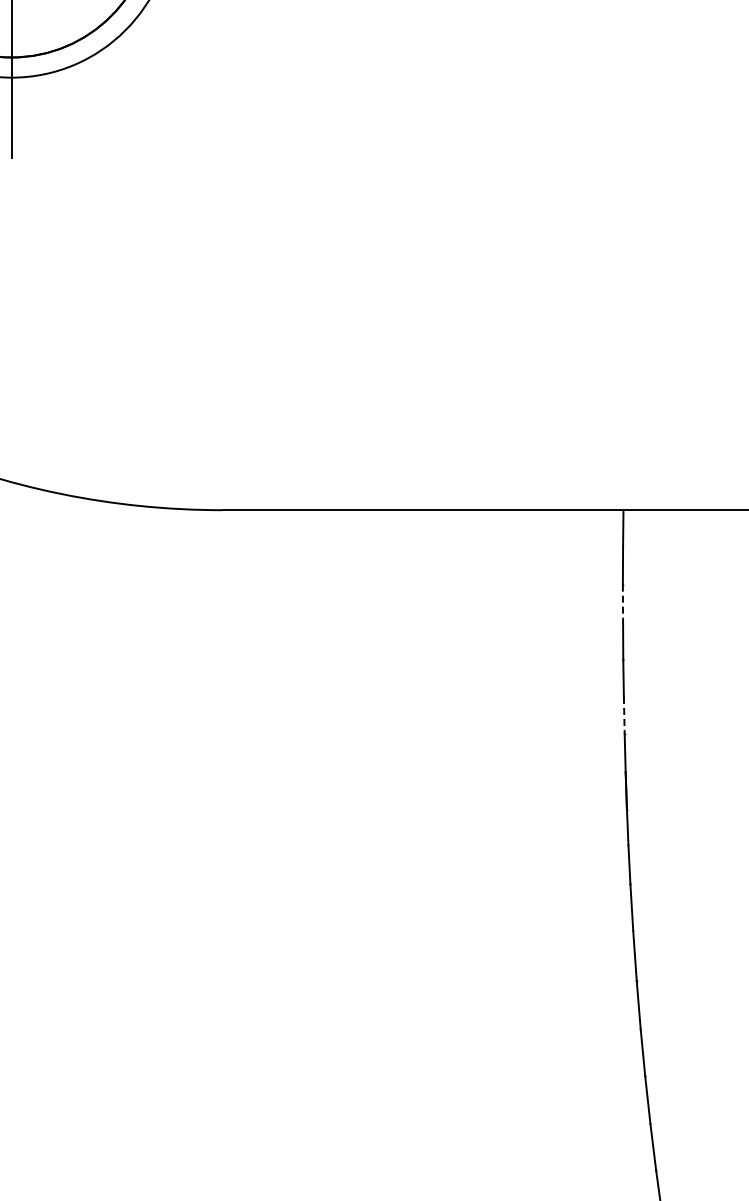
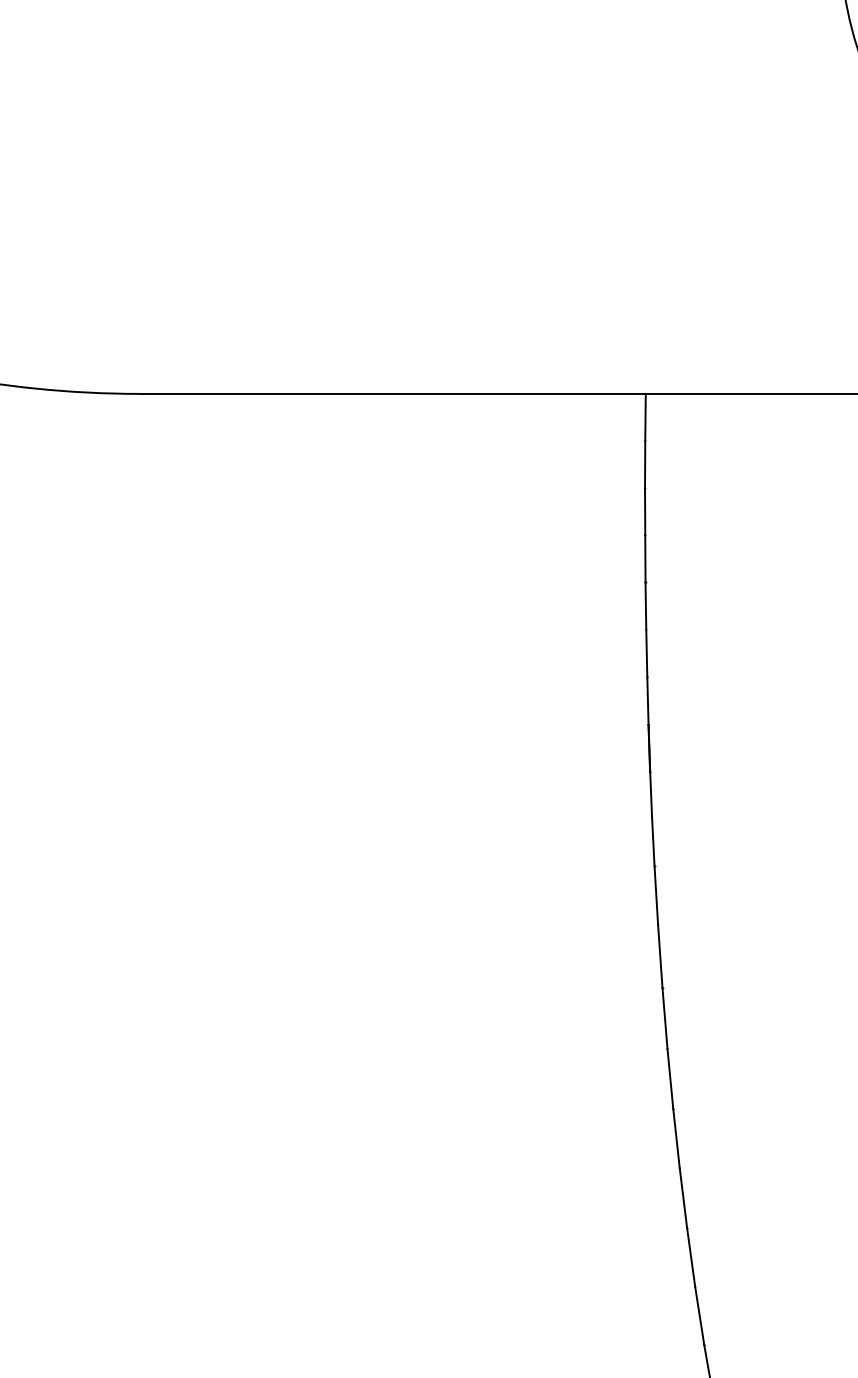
line: (622, 603) -> (644, 511), dashed -> solid
line: (624, 715) -> (647, 653), dashed -> solid

